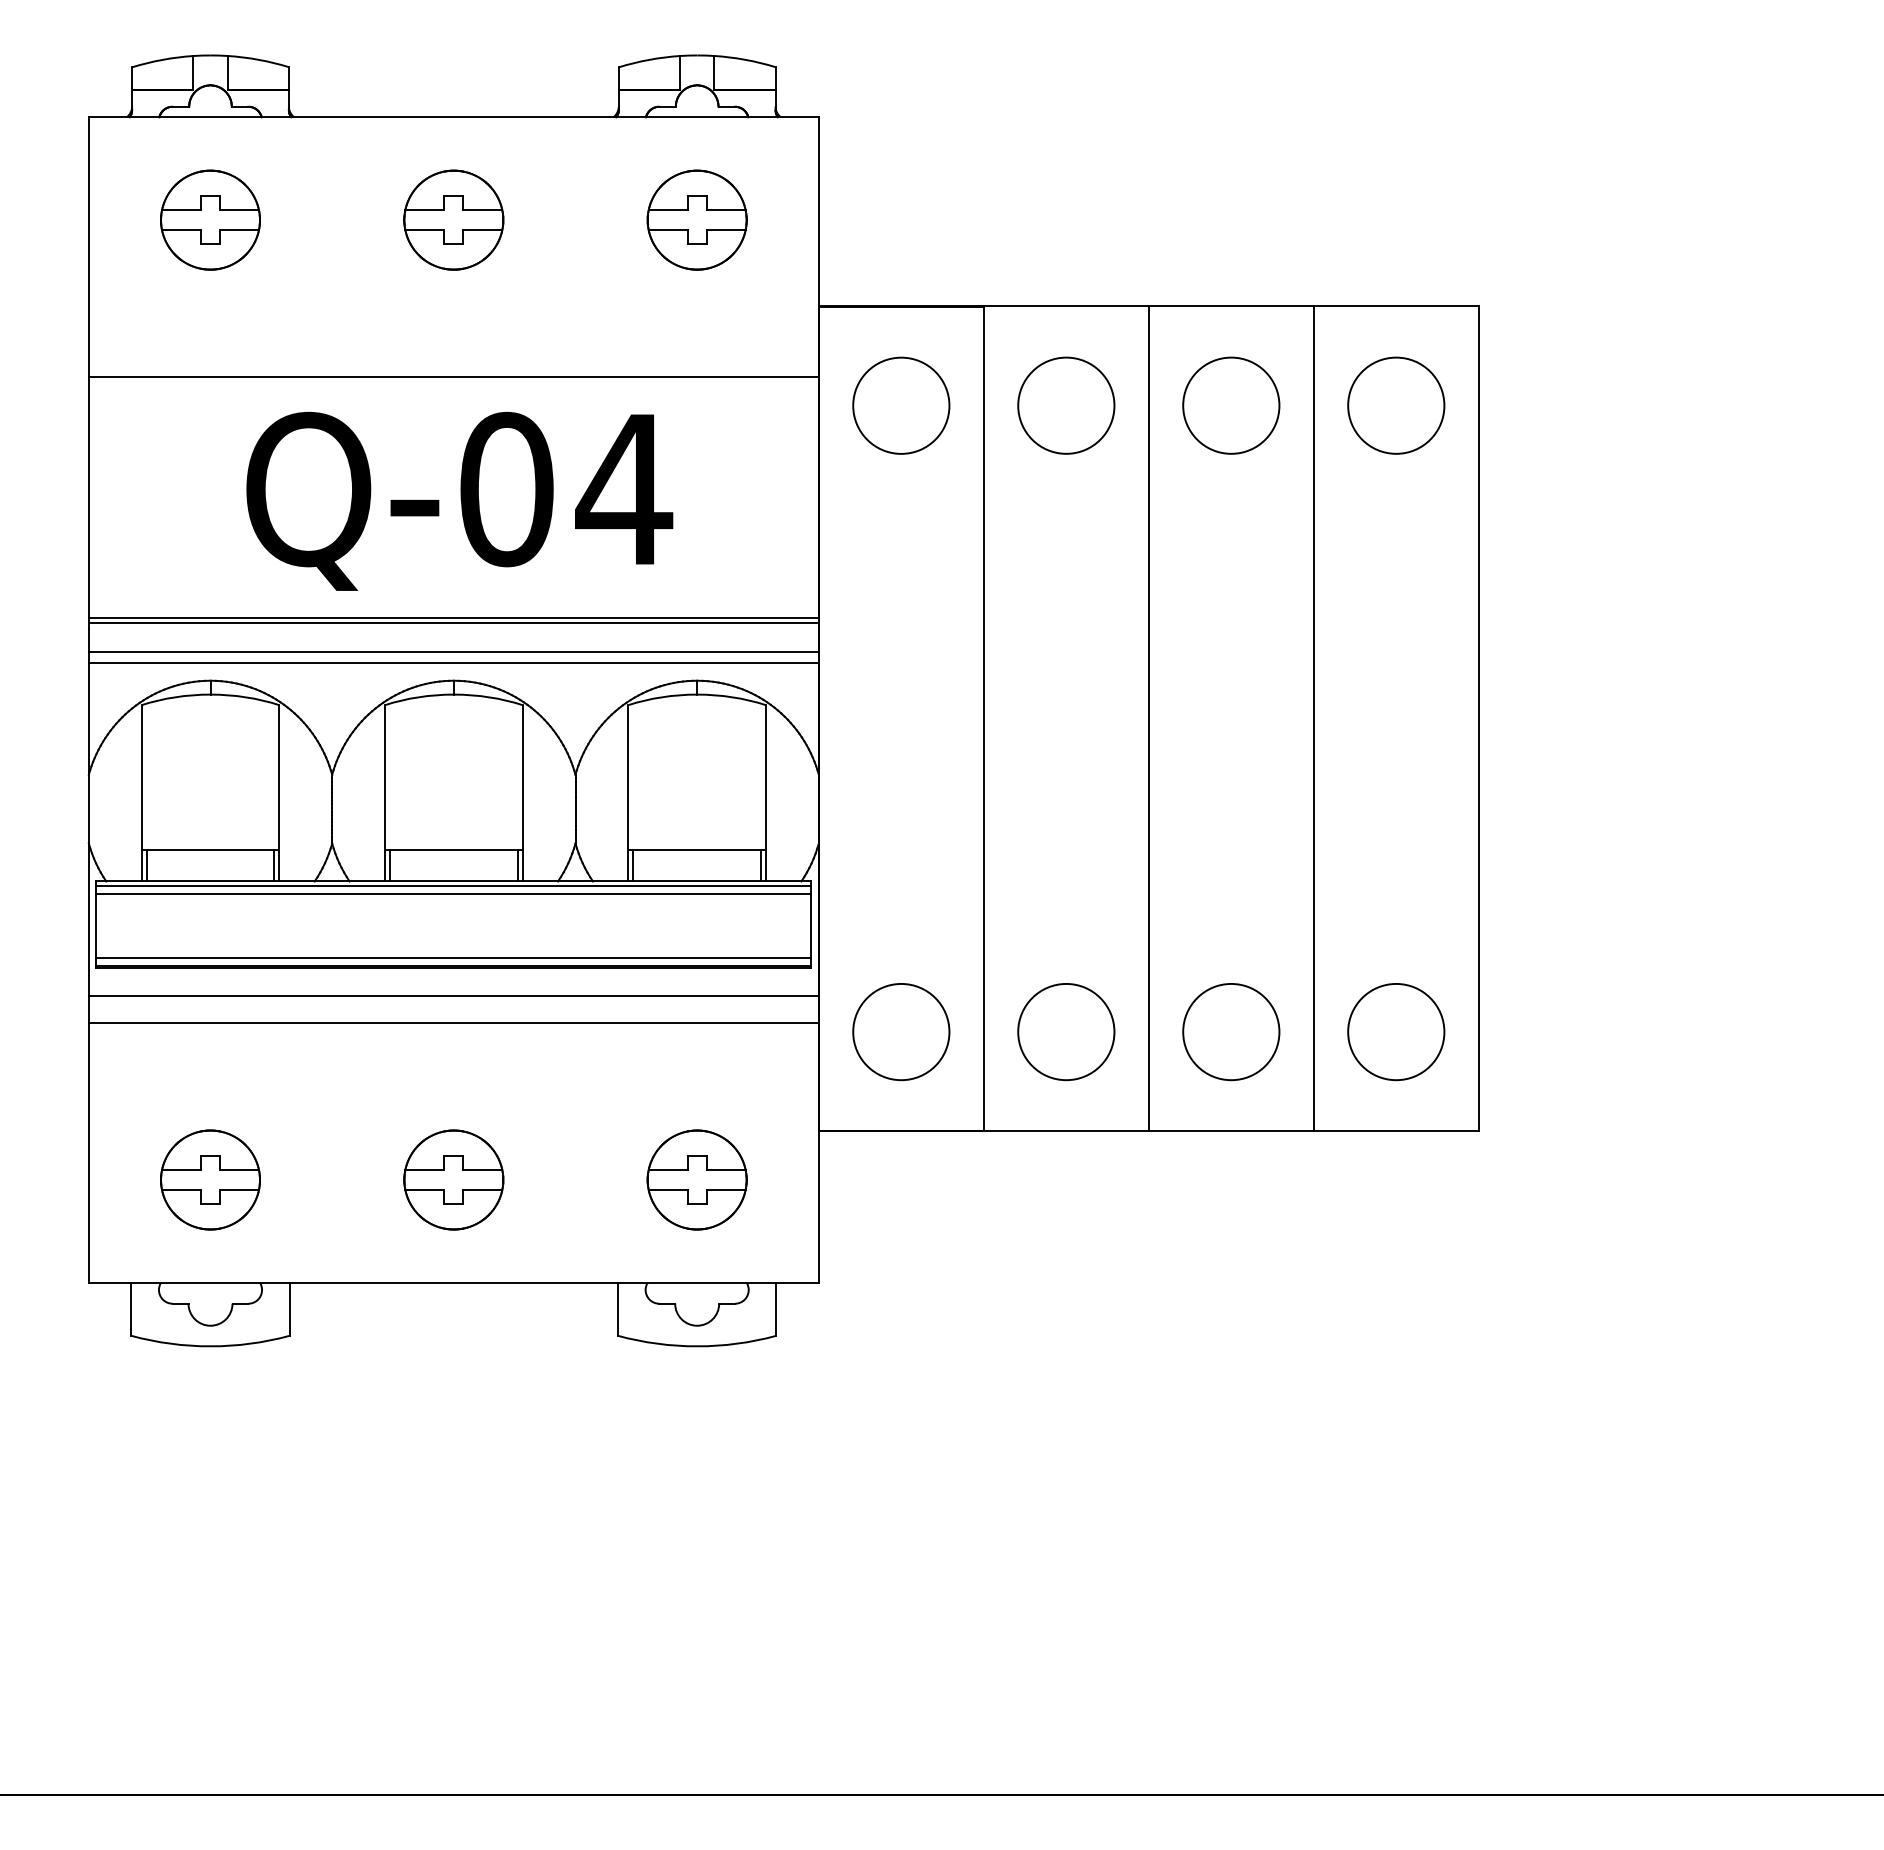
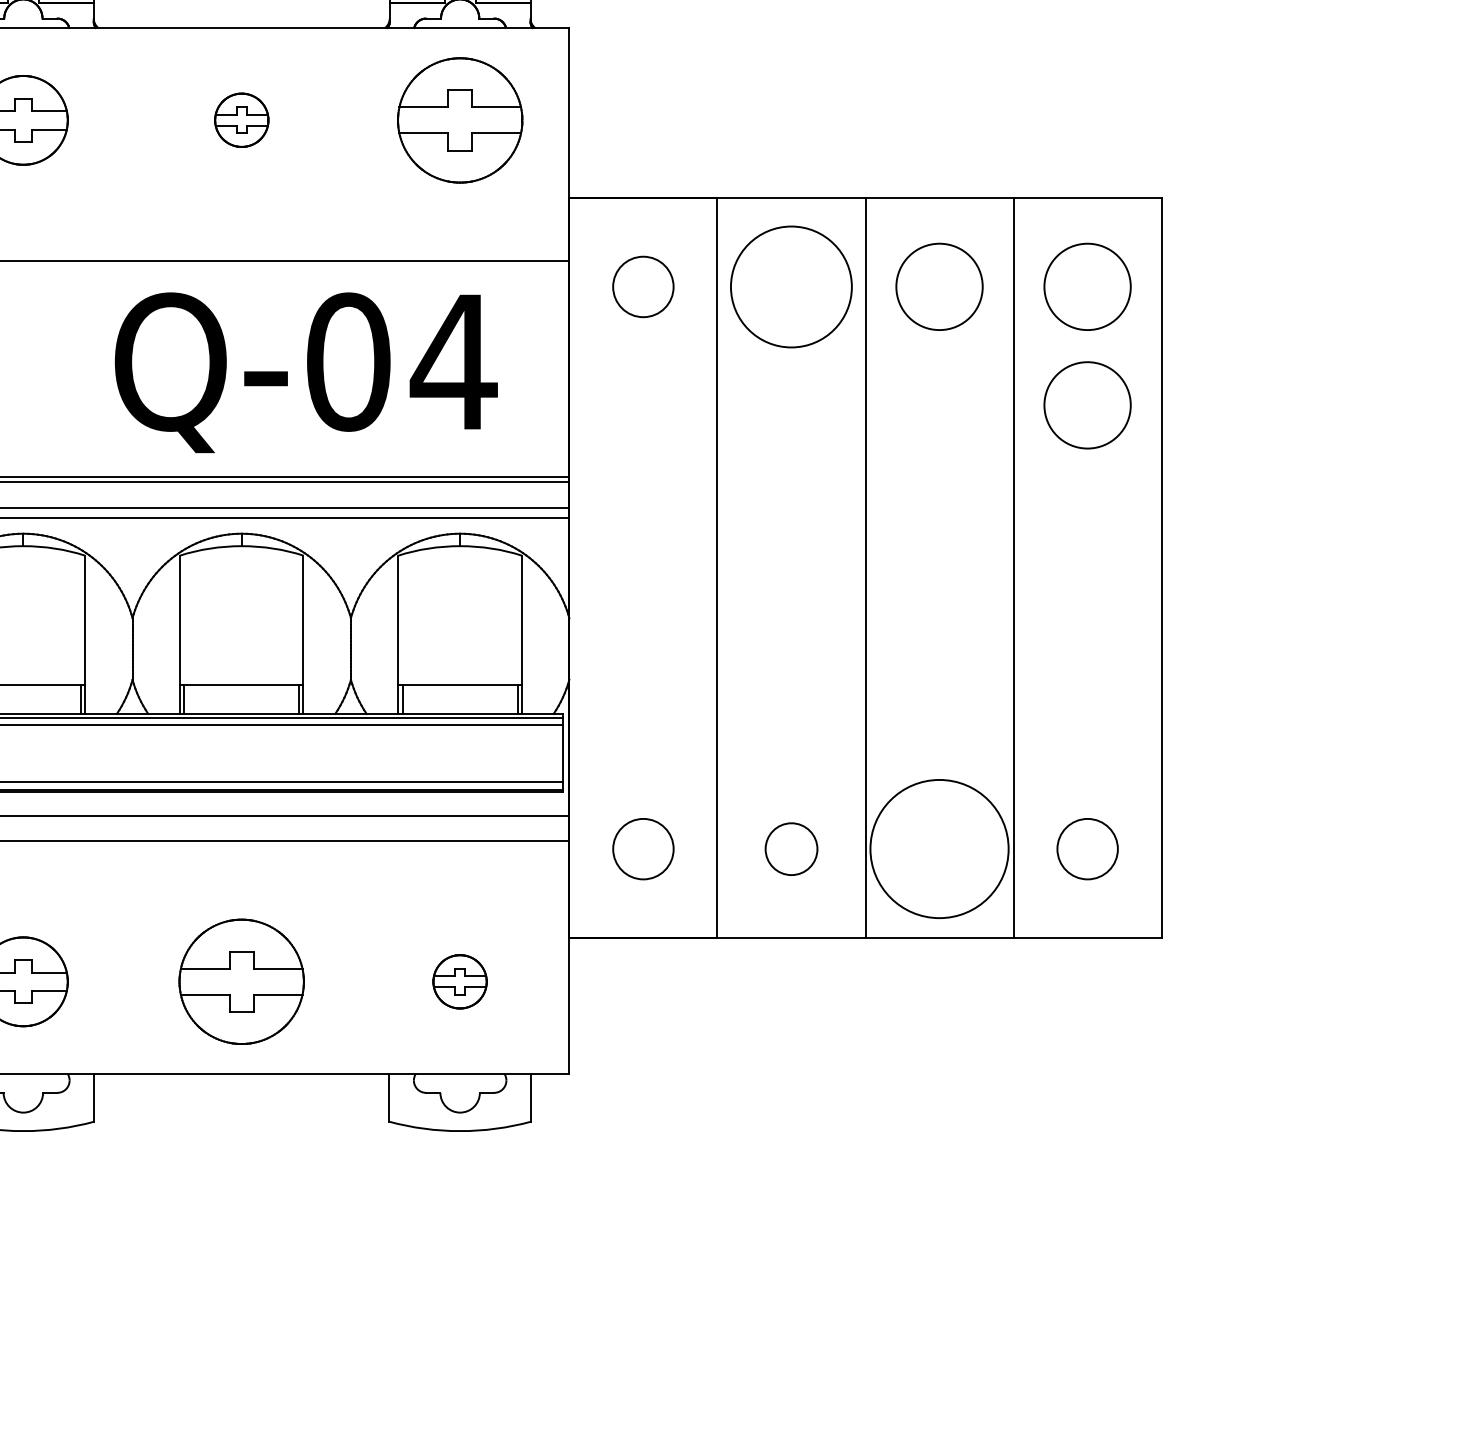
part: (453, 219) -> (241, 119), size x0.6
part: (696, 219) -> (459, 119), size x1.4
circle: (901, 405) -> (643, 286), size x0.7
circle: (1066, 405) -> (791, 286), size x1.4
text: (459, 500) -> (306, 371), moved
circle: (1396, 537) -> (1087, 405), added
circle: (1231, 1031) -> (939, 848), size x1.6
circle: (901, 1032) -> (643, 849), size x0.7
circle: (1066, 1032) -> (791, 849), size x0.6
circle: (1396, 1032) -> (1087, 849), size x0.7
part: (453, 1179) -> (241, 981), size x1.4
part: (696, 1179) -> (459, 981), size x0.6

